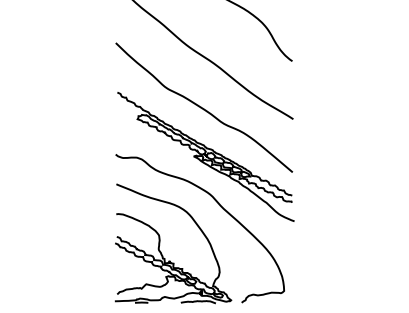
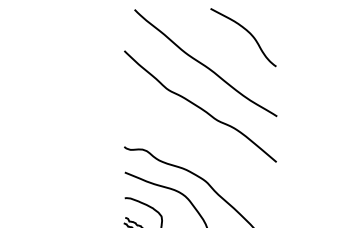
part: (205, 156) -> (201, 148), removed

